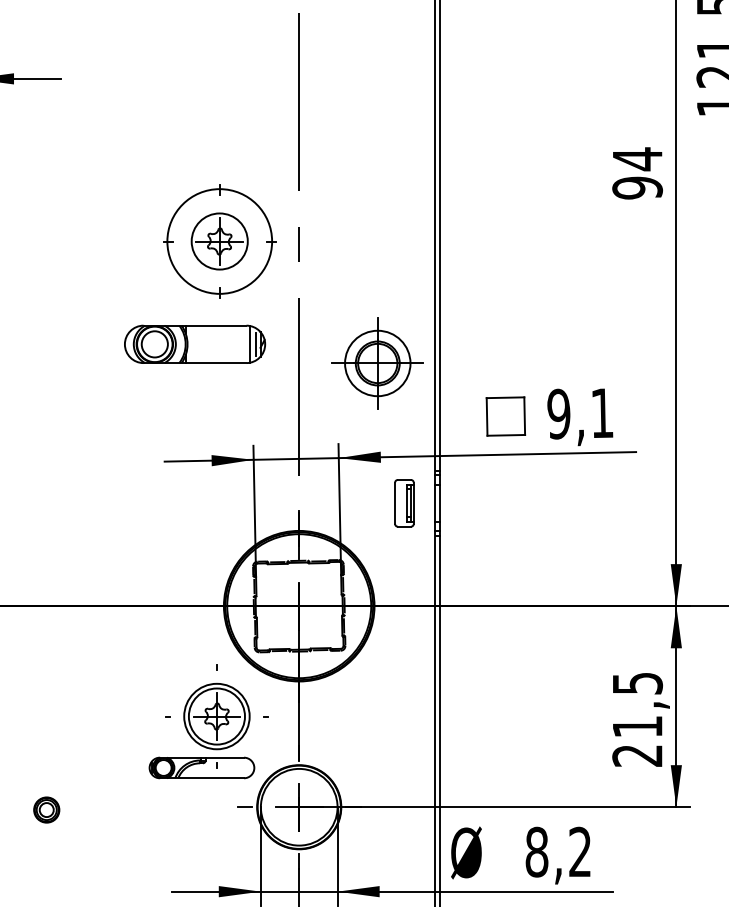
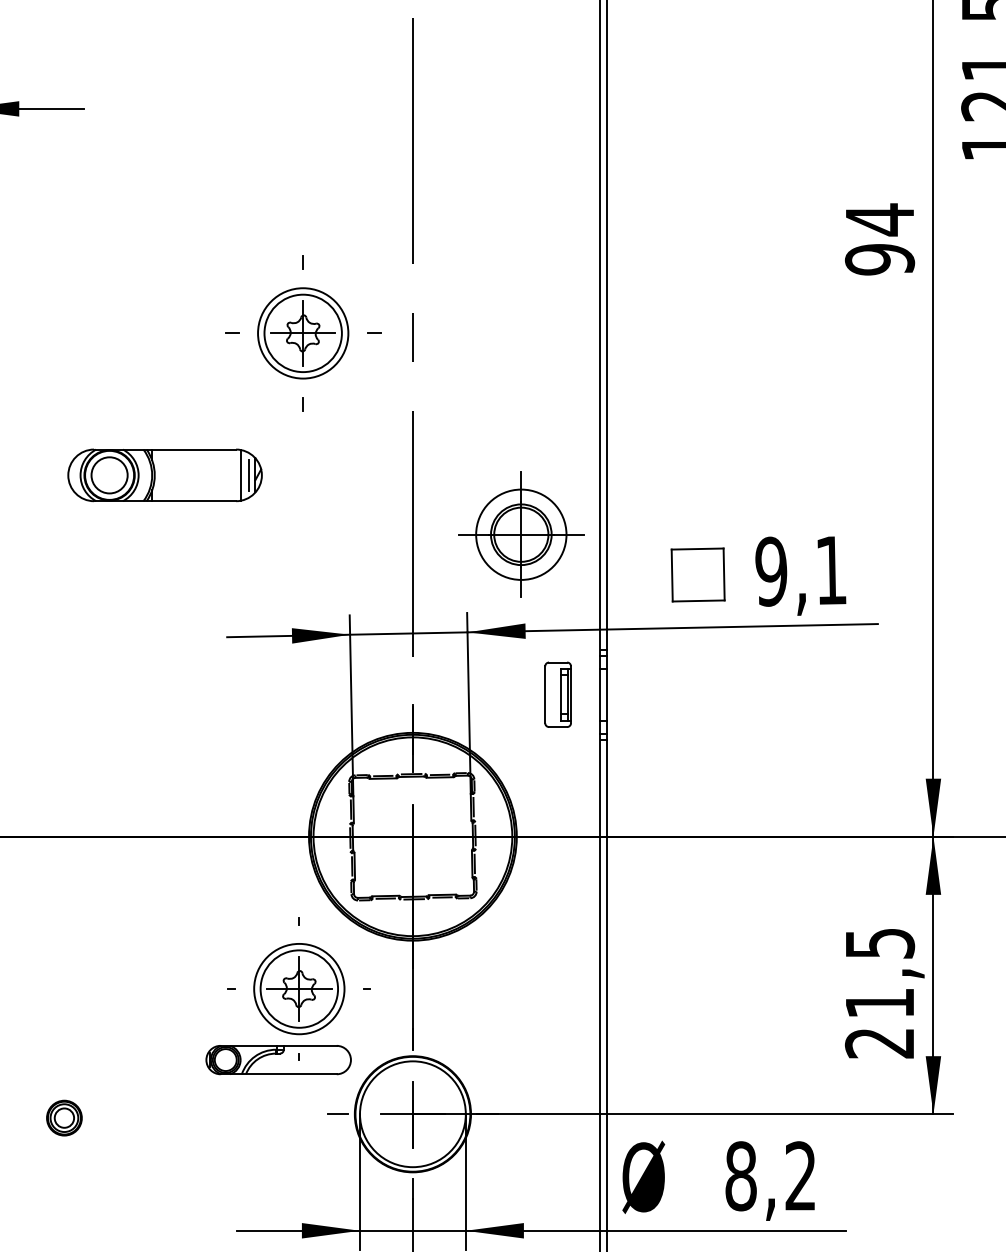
circle: (219, 241) -> (303, 333), size x0.62
part: (194, 344) -> (164, 475), moved
part: (377, 363) -> (521, 534), moved

